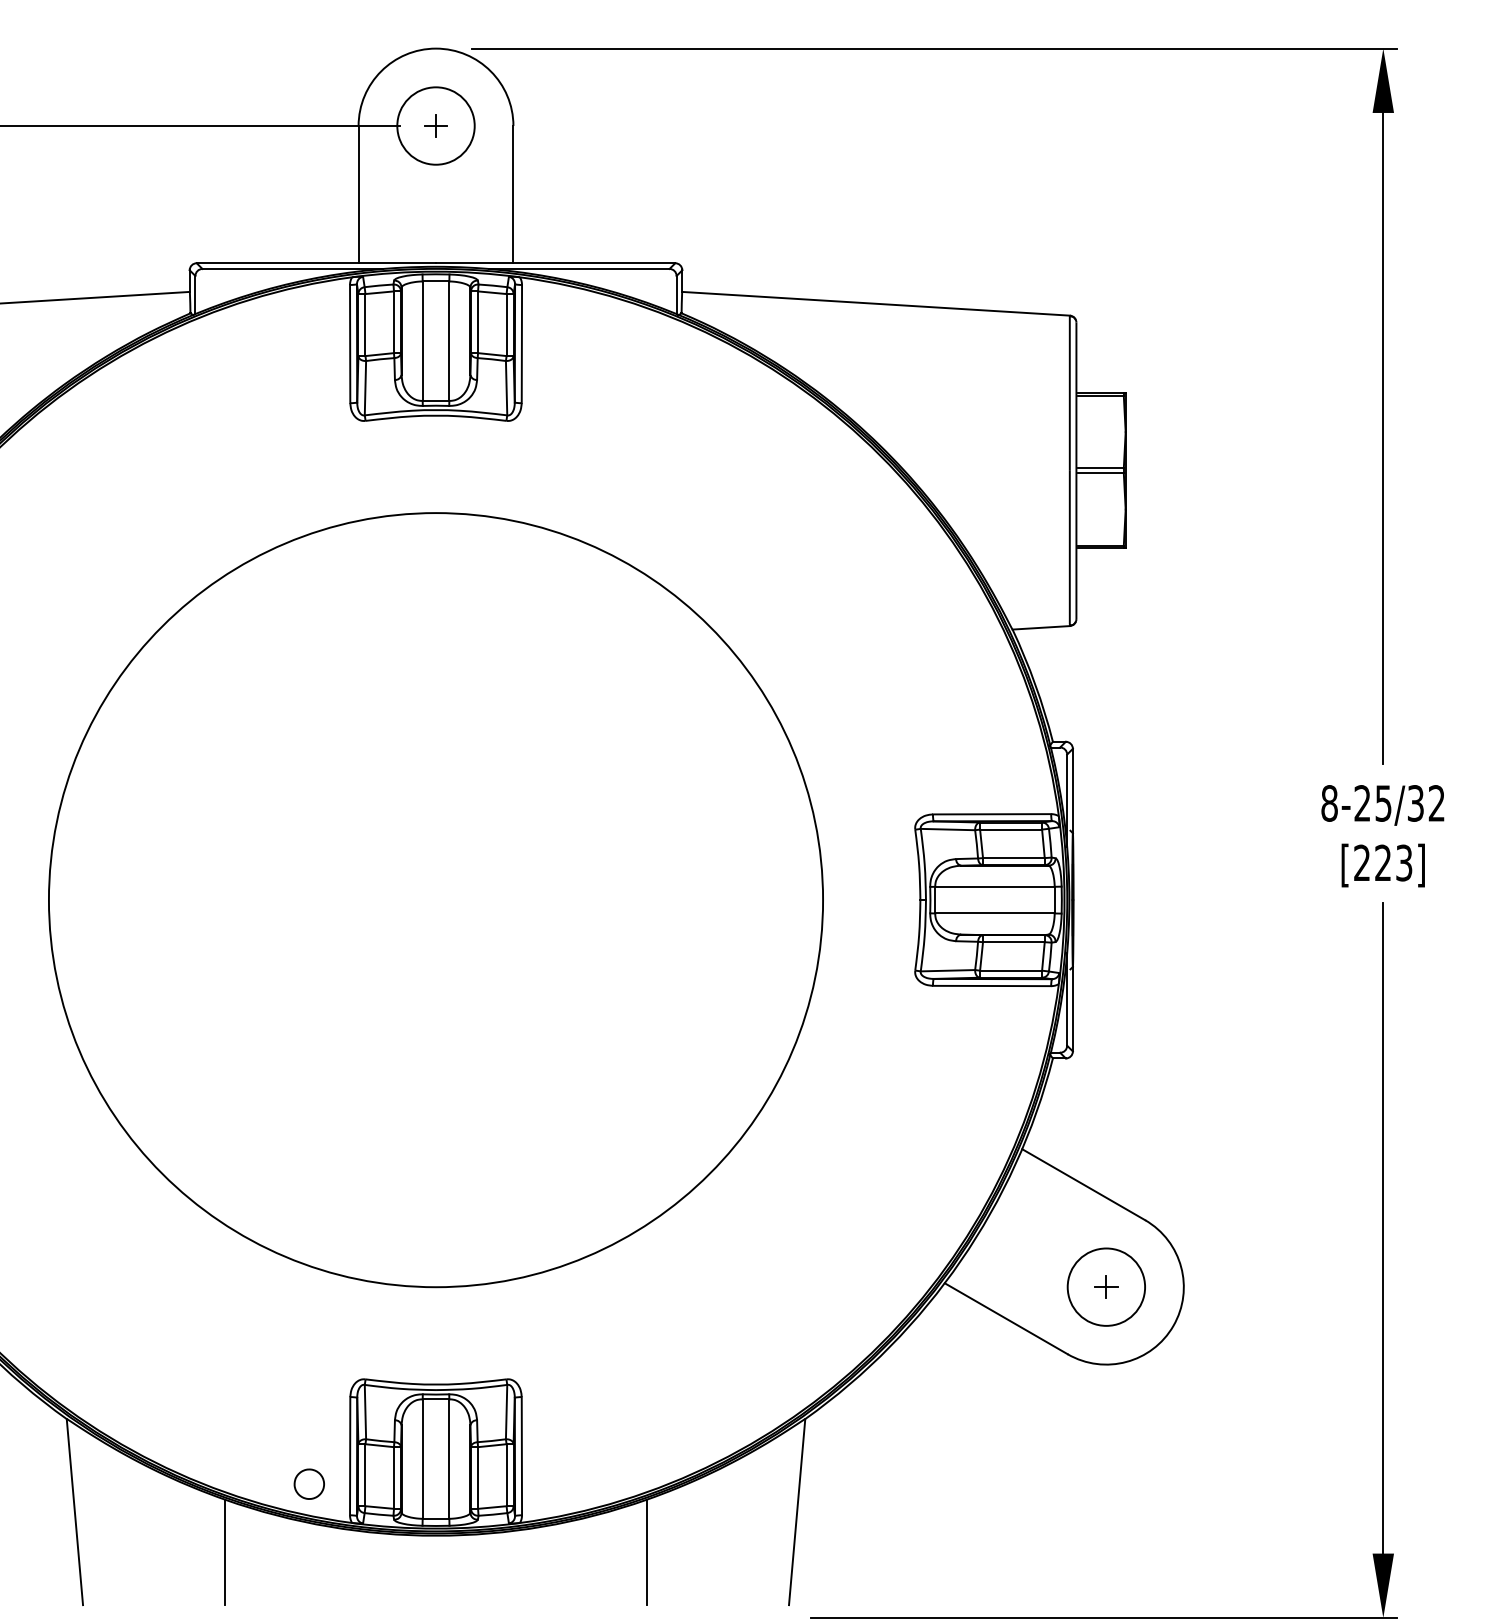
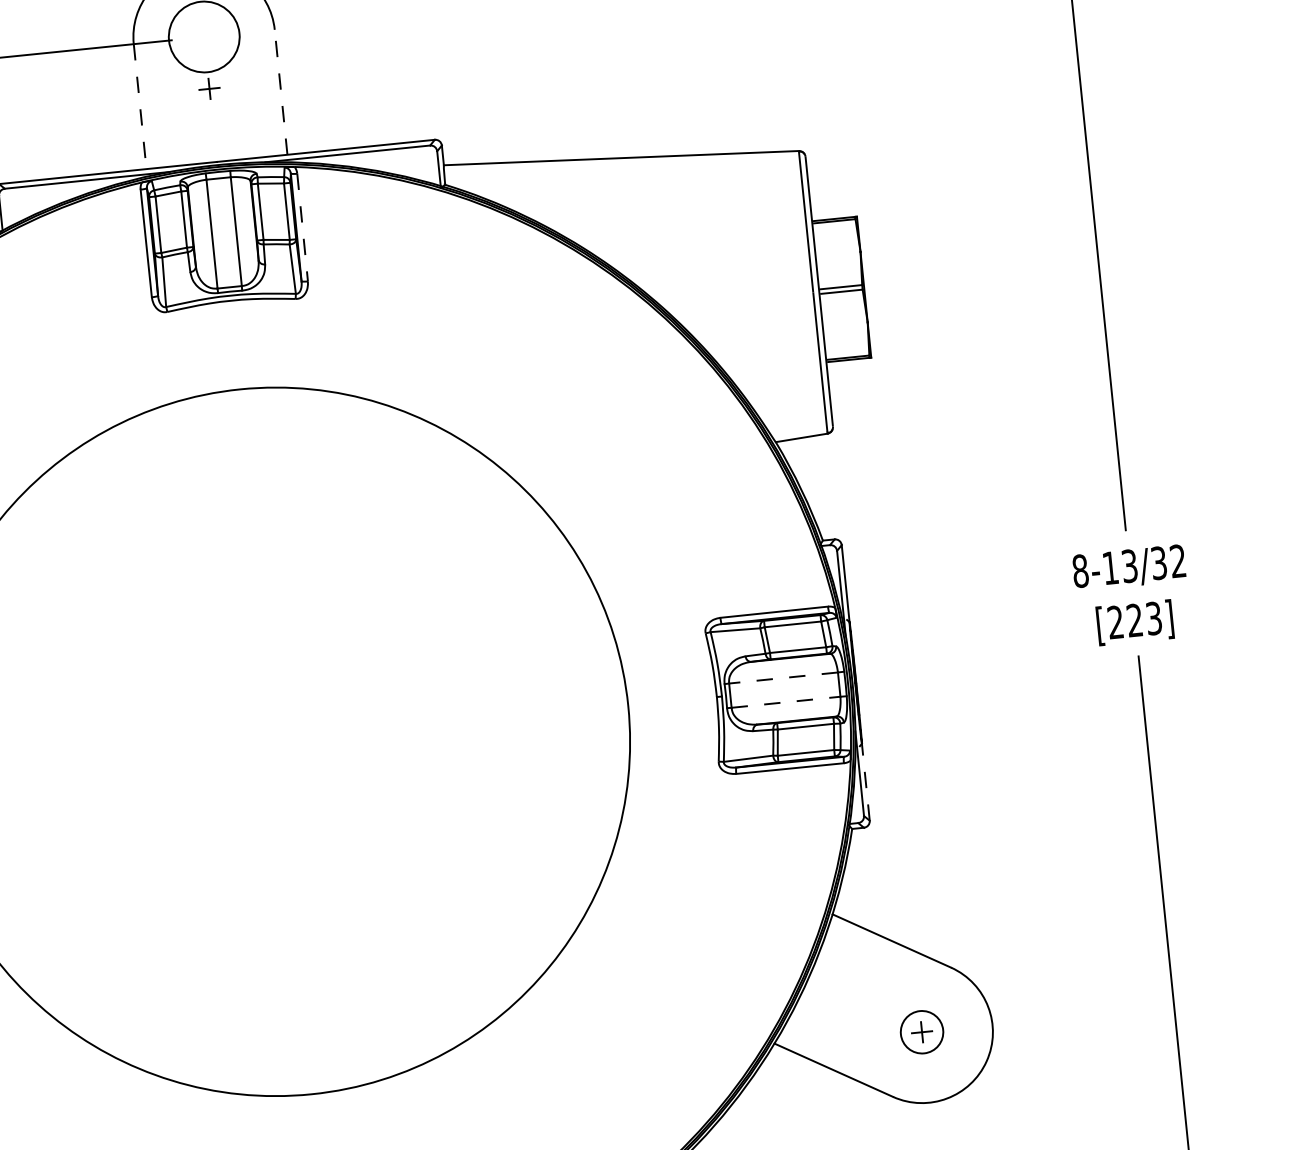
part: (435, 125) -> (209, 88), moved
line: (358, 194) -> (140, 106), solid -> dashed
line: (513, 194) -> (281, 92), solid -> dashed
line: (521, 344) -> (302, 228), solid -> dashed
text: (1372, 803) -> (1119, 567), 8-25/32 -> 8-13/32
line: (994, 886) -> (783, 677), solid -> dashed
line: (994, 913) -> (785, 702), solid -> dashed
line: (1072, 1008) -> (865, 781), solid -> dashed
circle: (1106, 1286) -> (922, 1031), size x0.6

